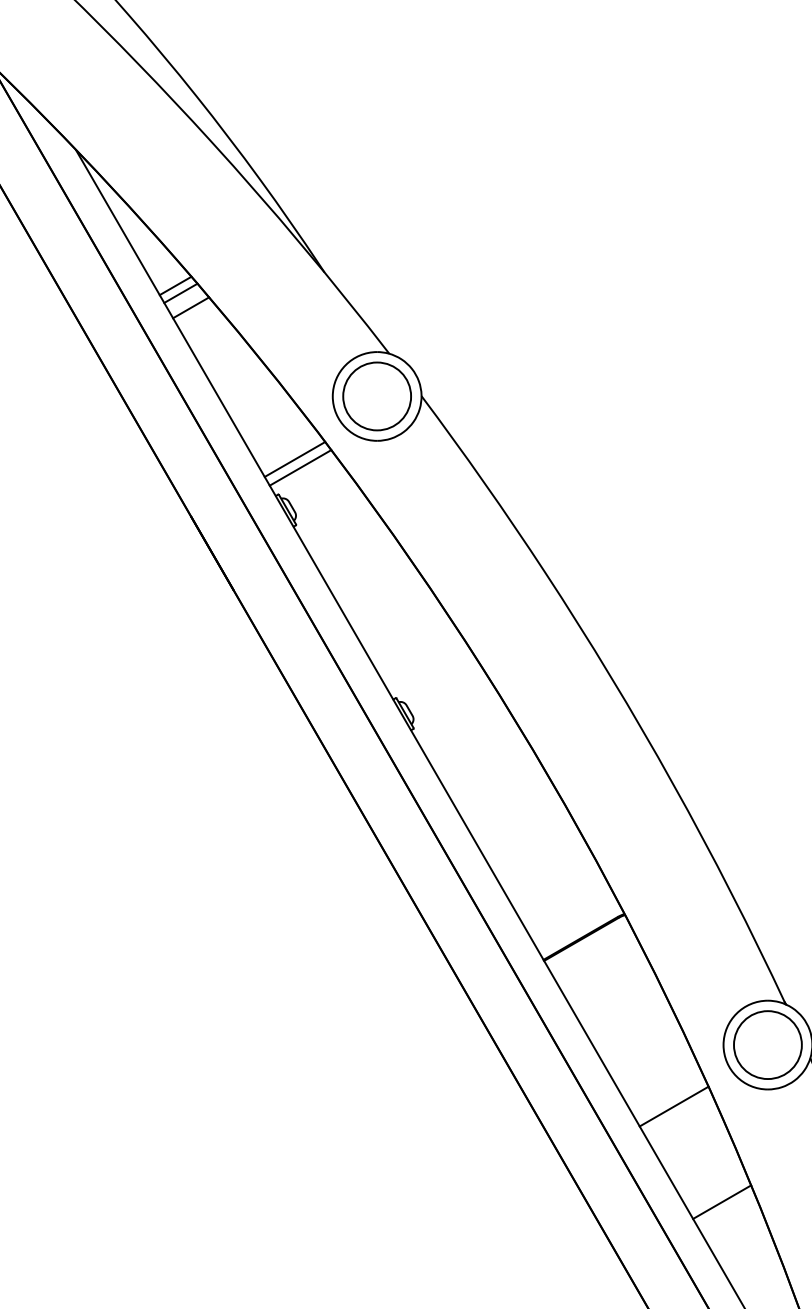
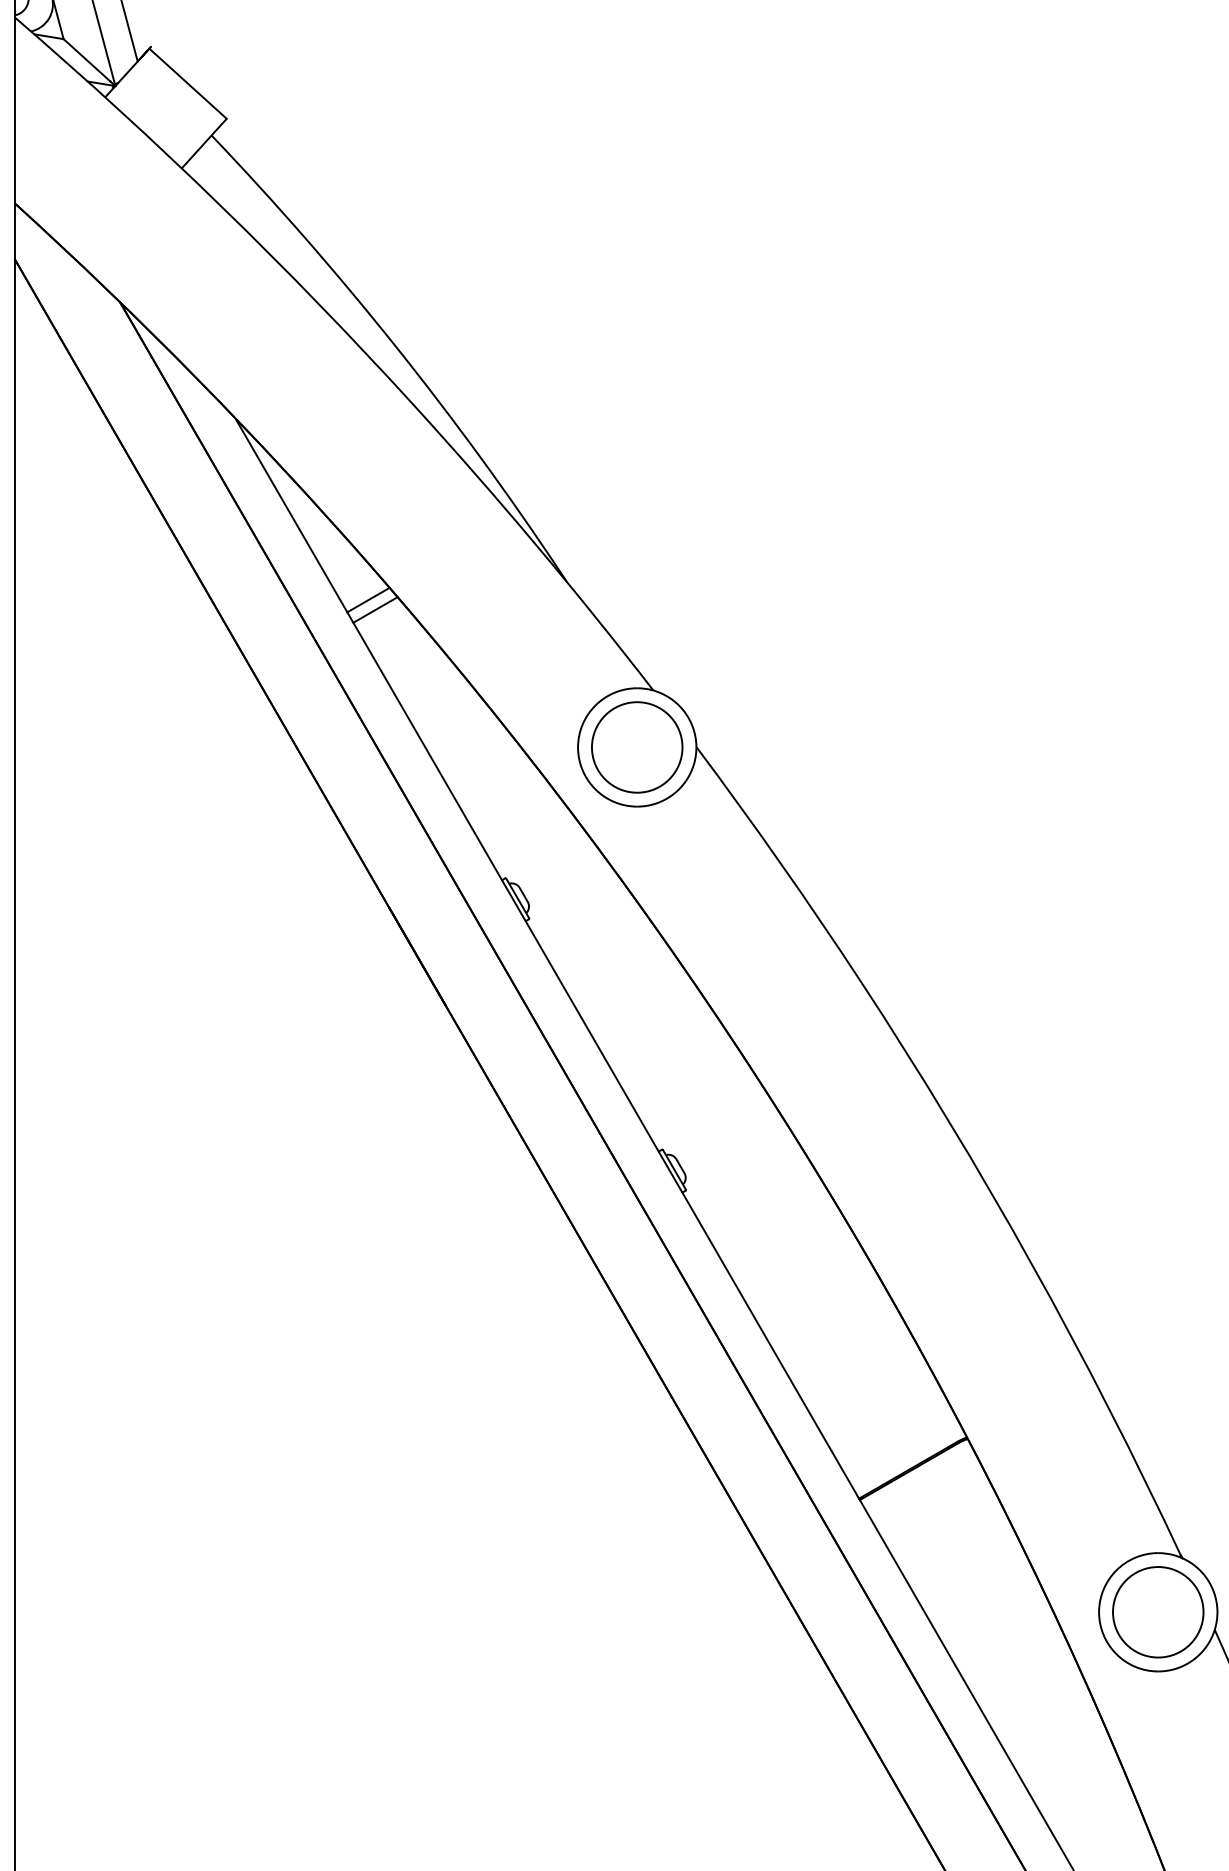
line: (191, 308) -> (389, 629), removed
line: (294, 459) -> (527, 831), removed
line: (300, 467) -> (535, 842), removed
line: (674, 1106) -> (1033, 1693), removed
line: (721, 1202) -> (1096, 1821), removed

